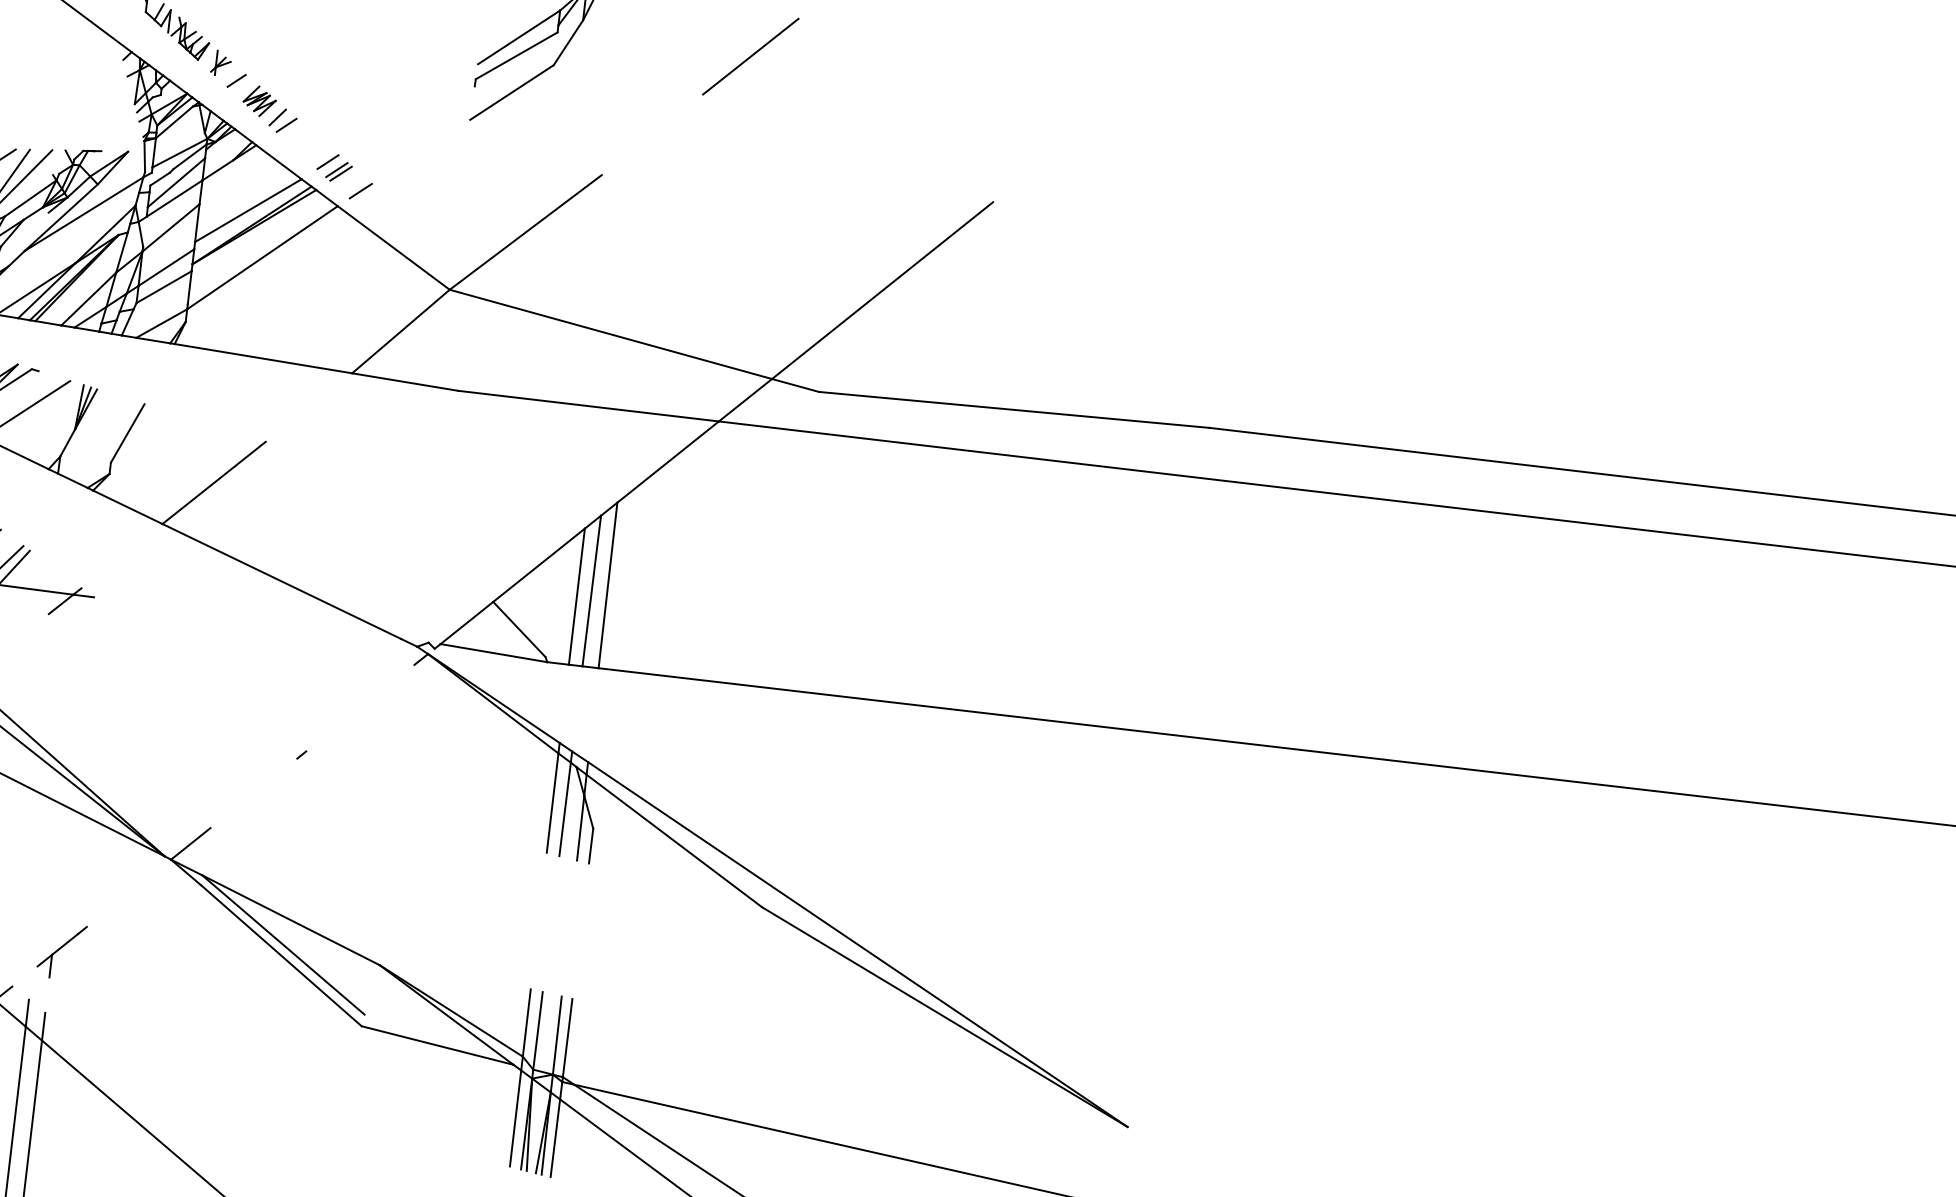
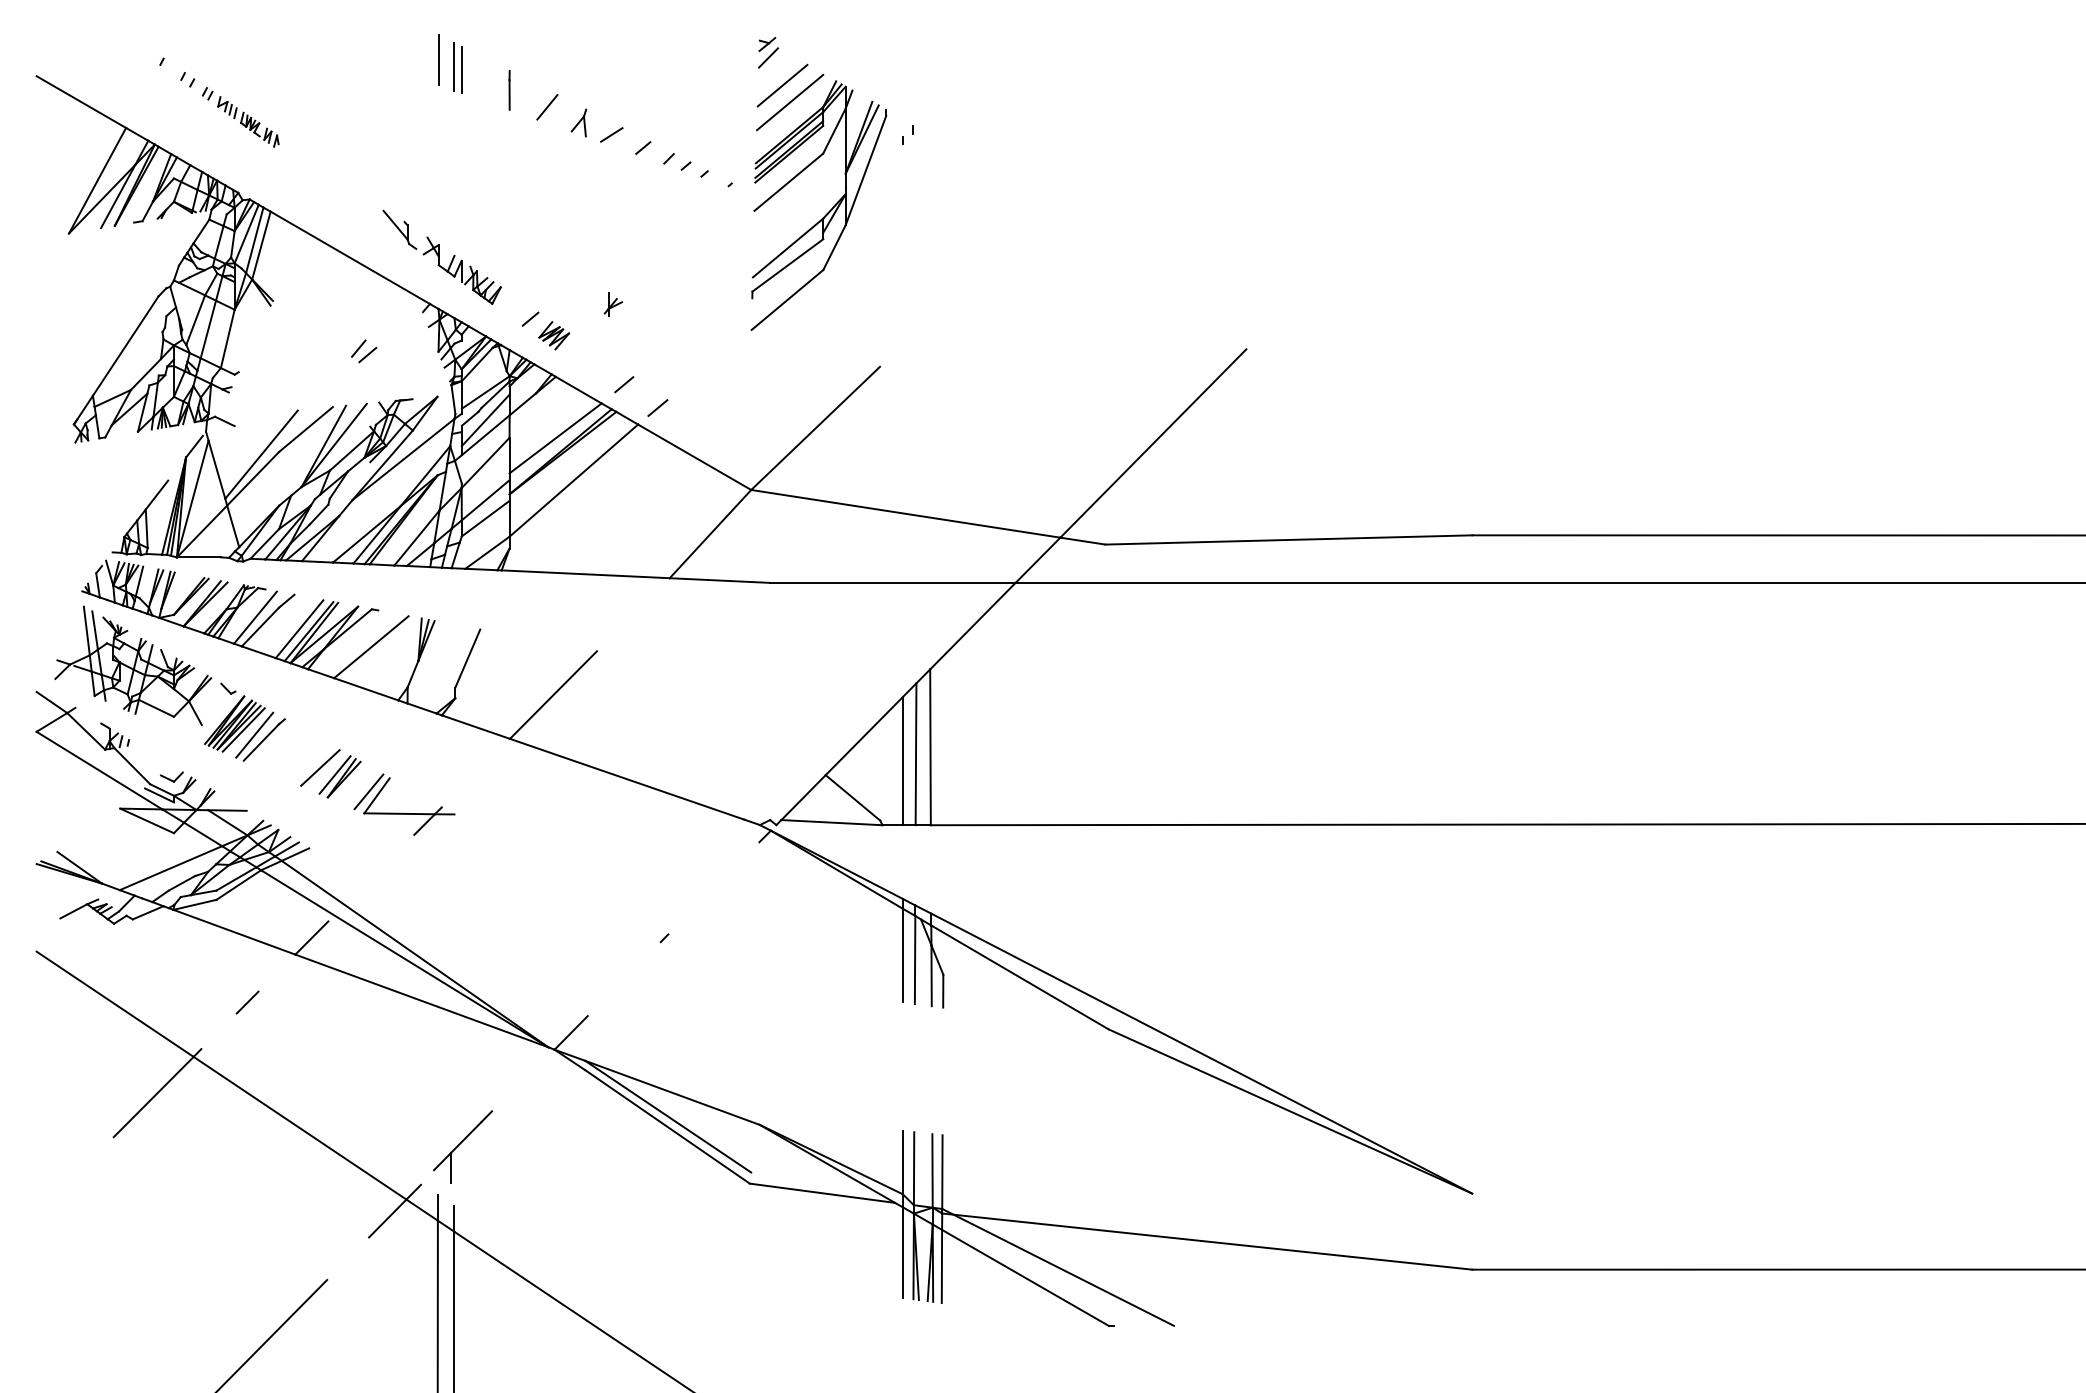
line: (750, 56) -> (1005, 240), removed
part: (220, 63) -> (612, 304), moved
part: (283, 121) -> (364, 351), moved
part: (338, 171) -> (635, 392), removed
part: (61, 950) -> (462, 1146), size x1.4

